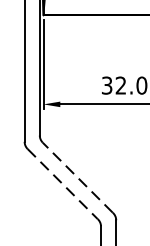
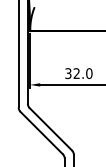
line: (77, 178) -> (50, 129), dashed -> solid
line: (62, 183) -> (41, 132), dashed -> solid

